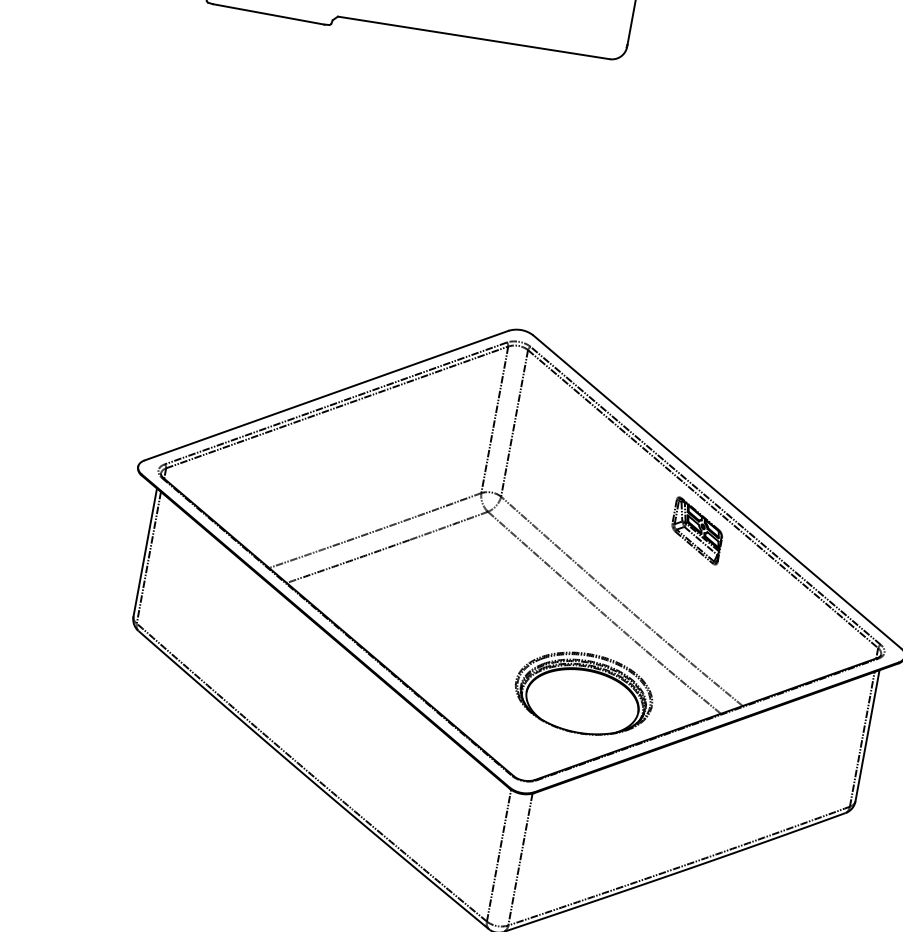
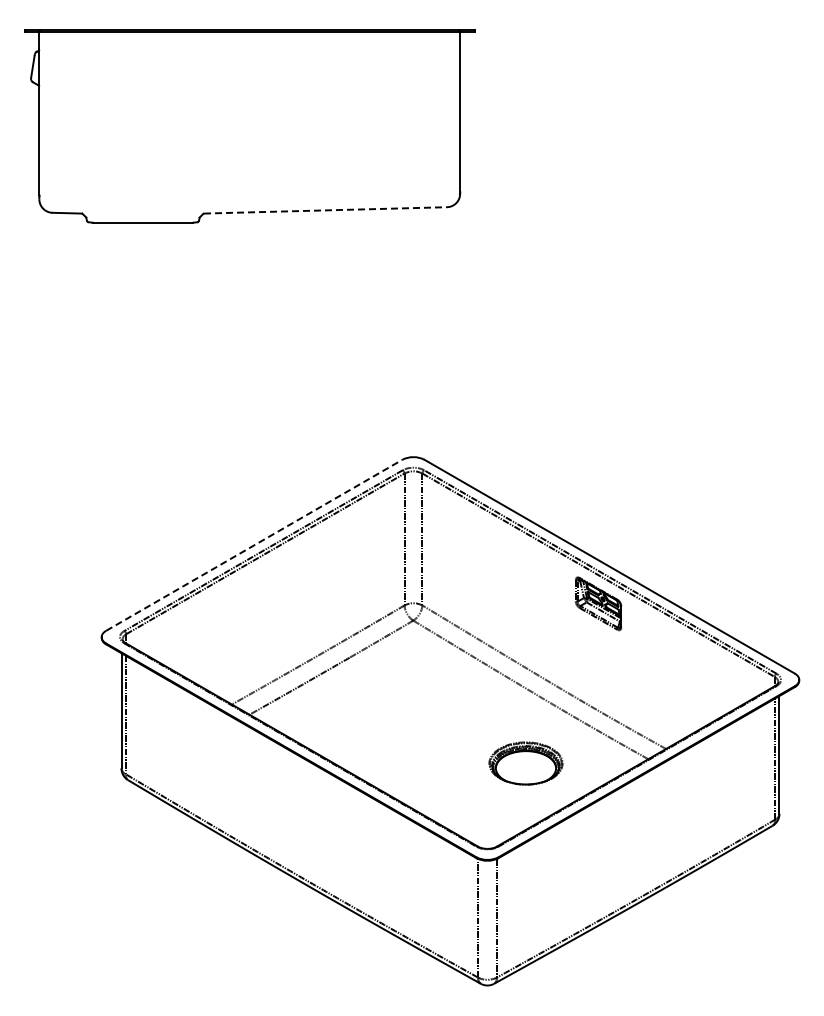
line: (474, 38) -> (325, 210), solid -> dashed
line: (326, 395) -> (254, 545), solid -> dashed
part: (583, 693) -> (525, 763), size x0.6

